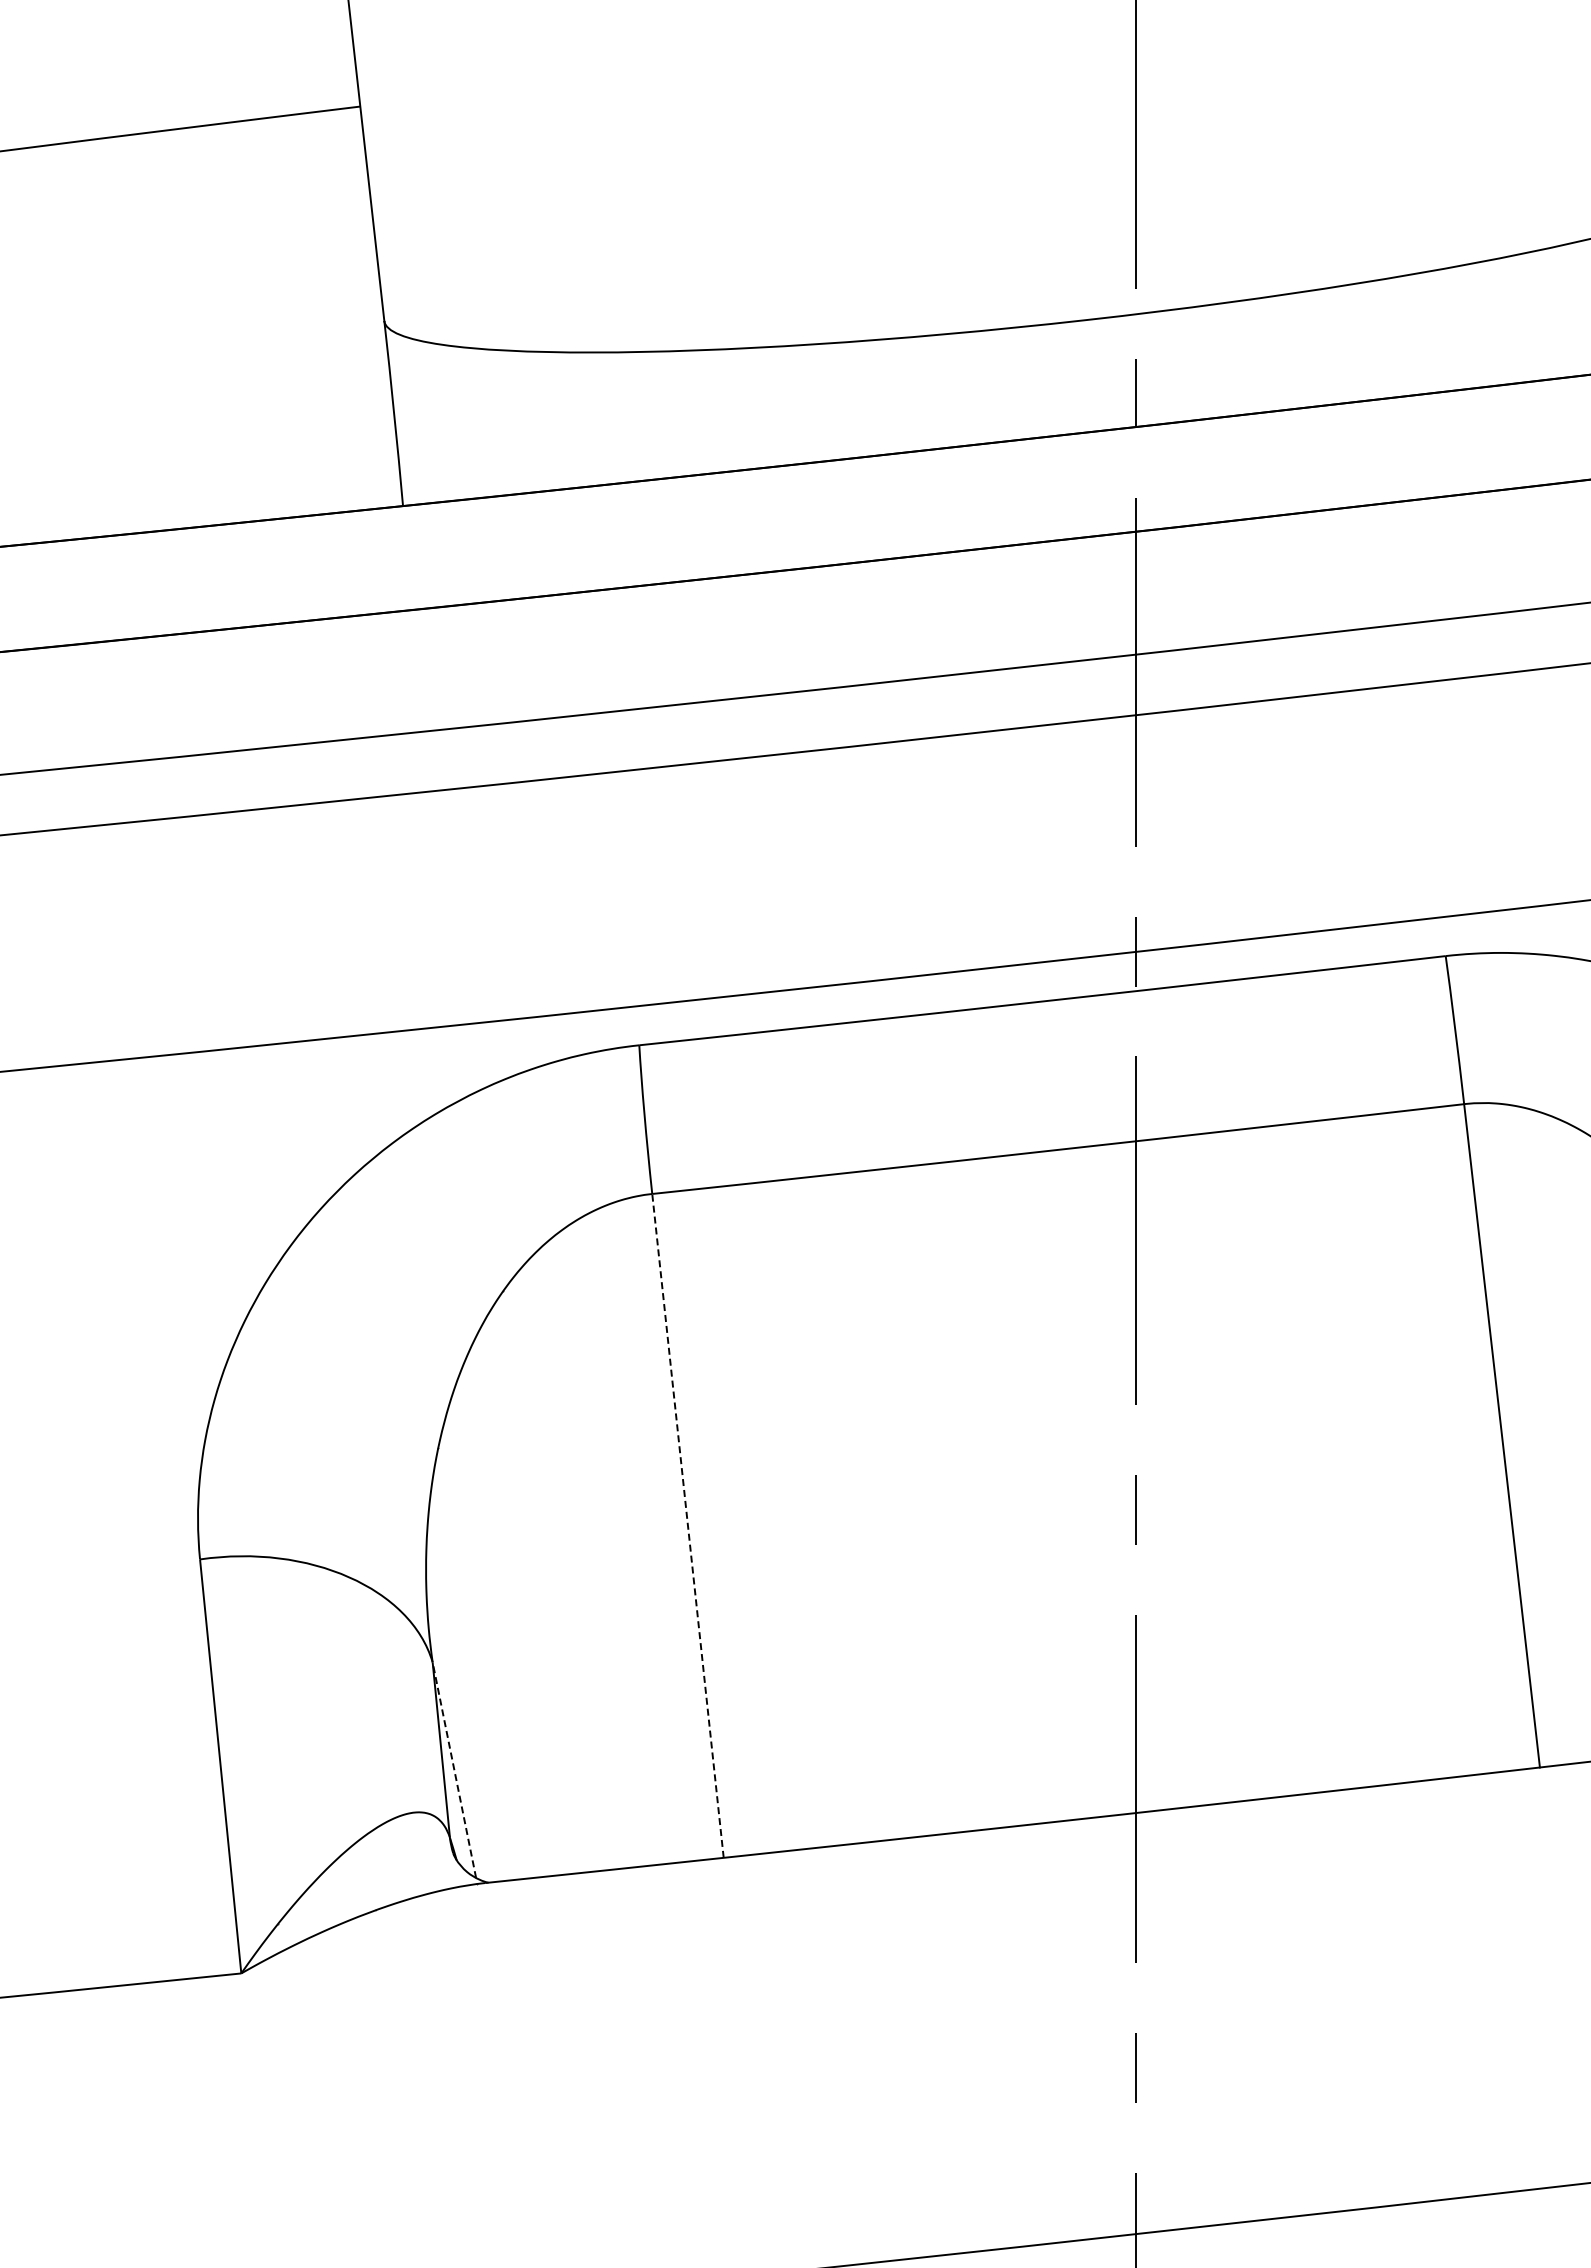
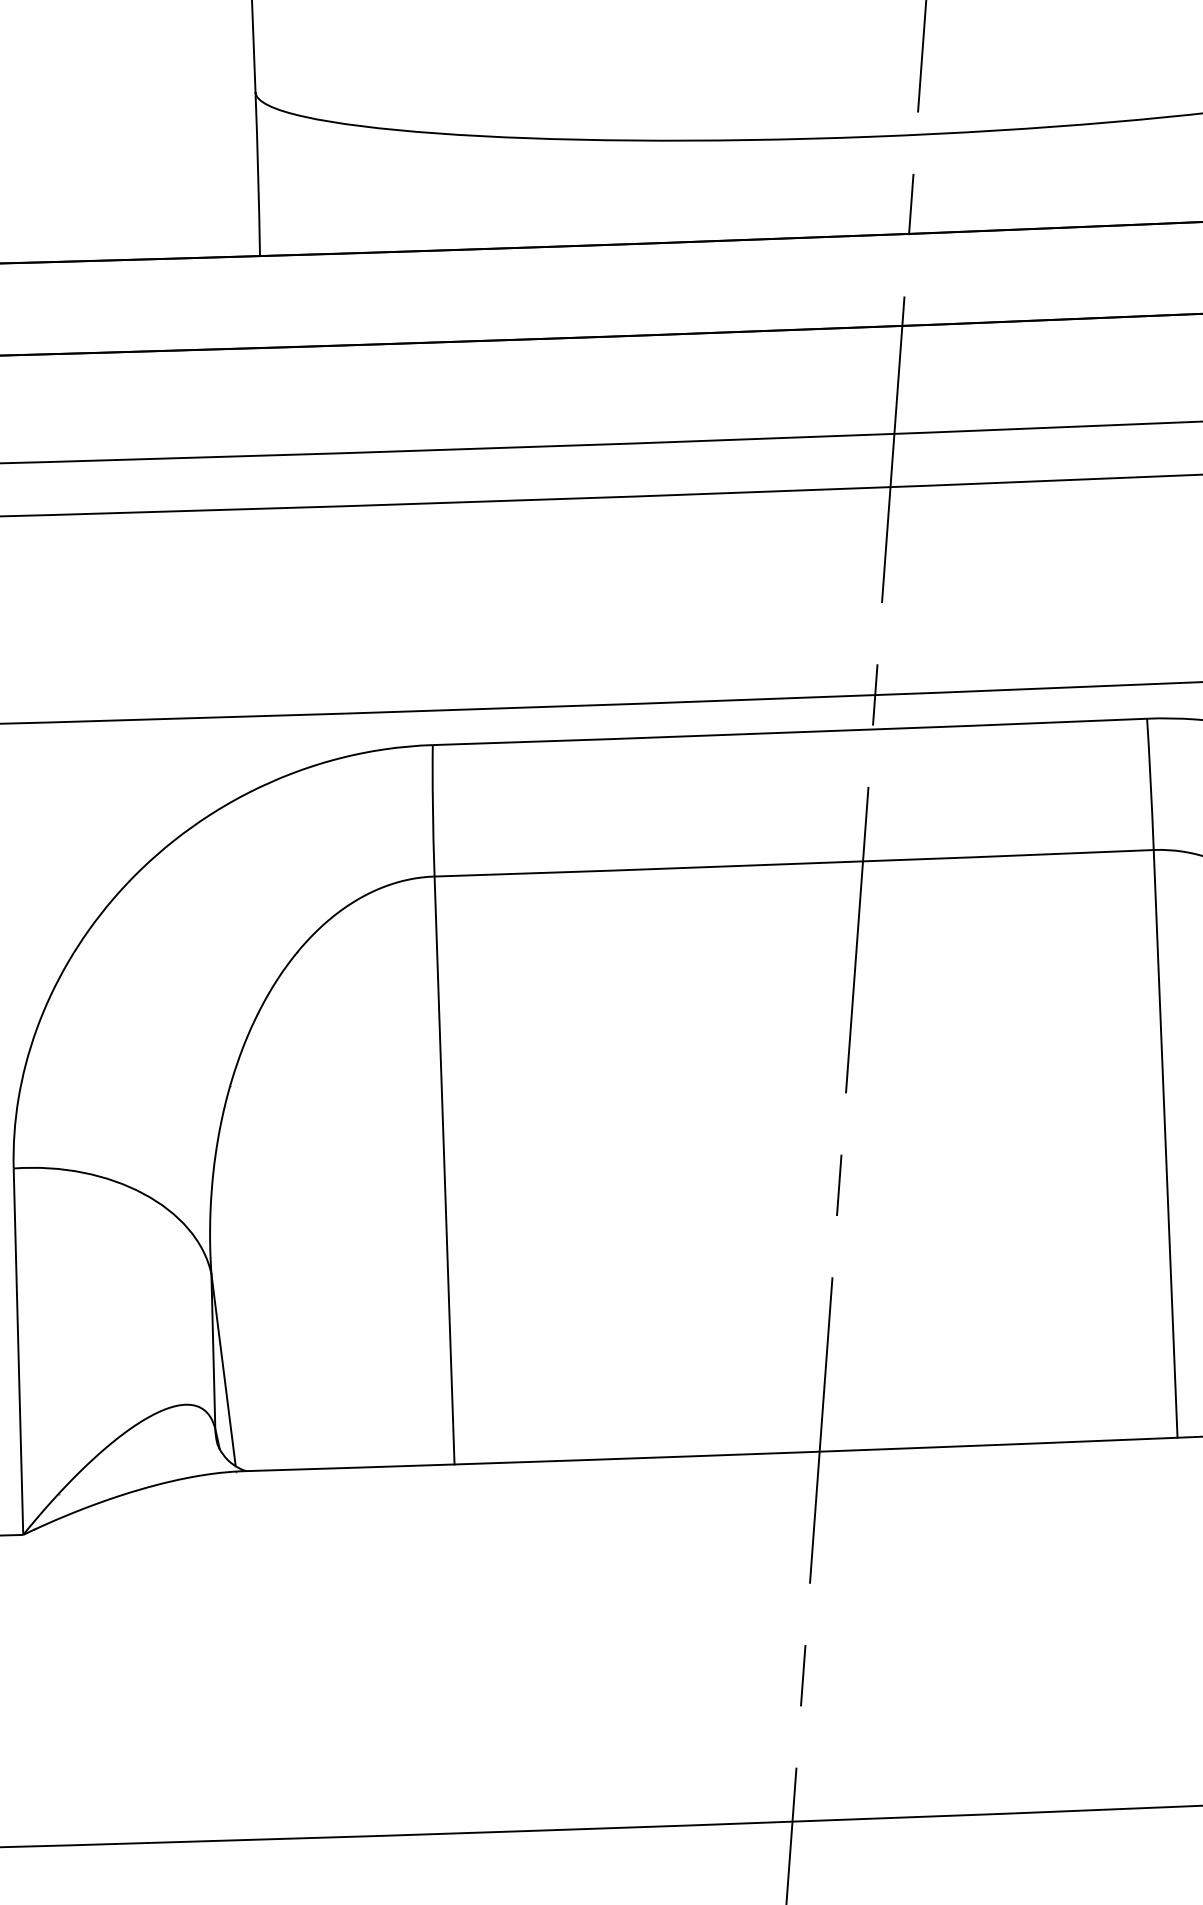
line: (687, 1525) -> (444, 1170), dashed -> solid
line: (454, 1770) -> (223, 1370), dashed -> solid

